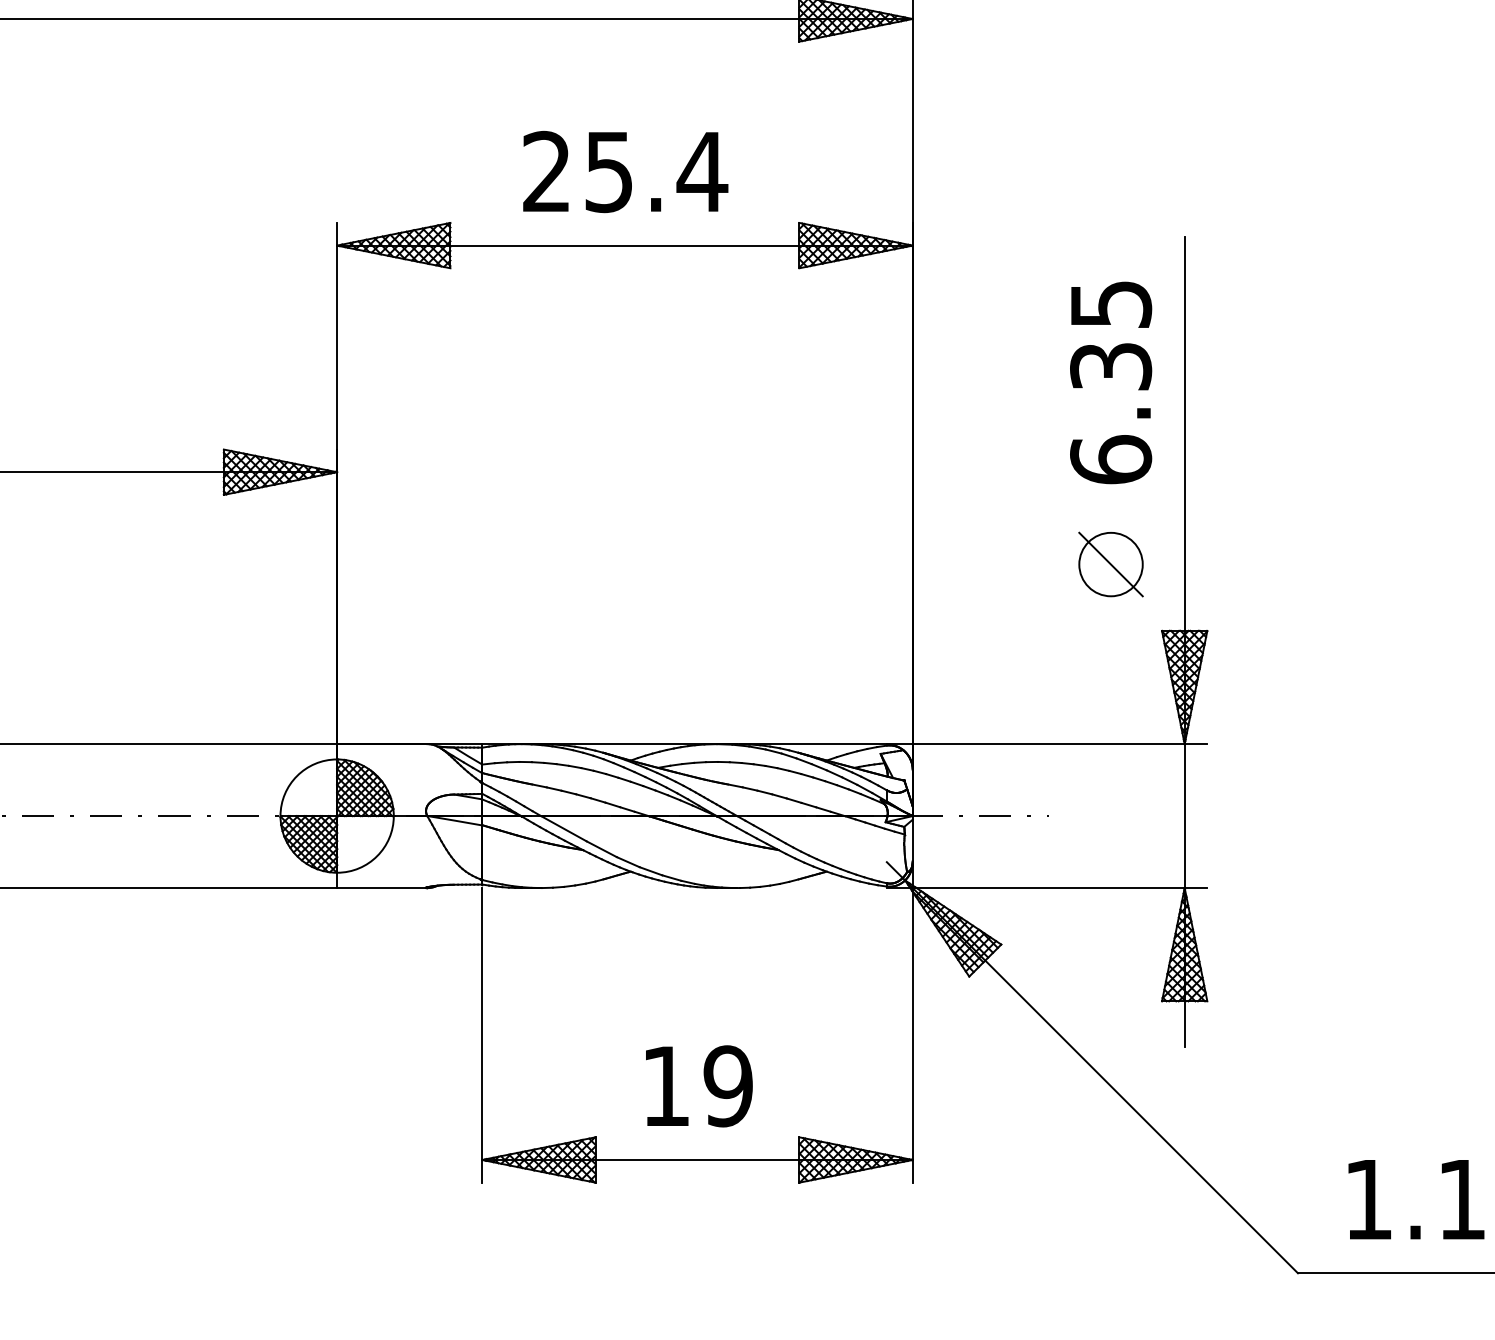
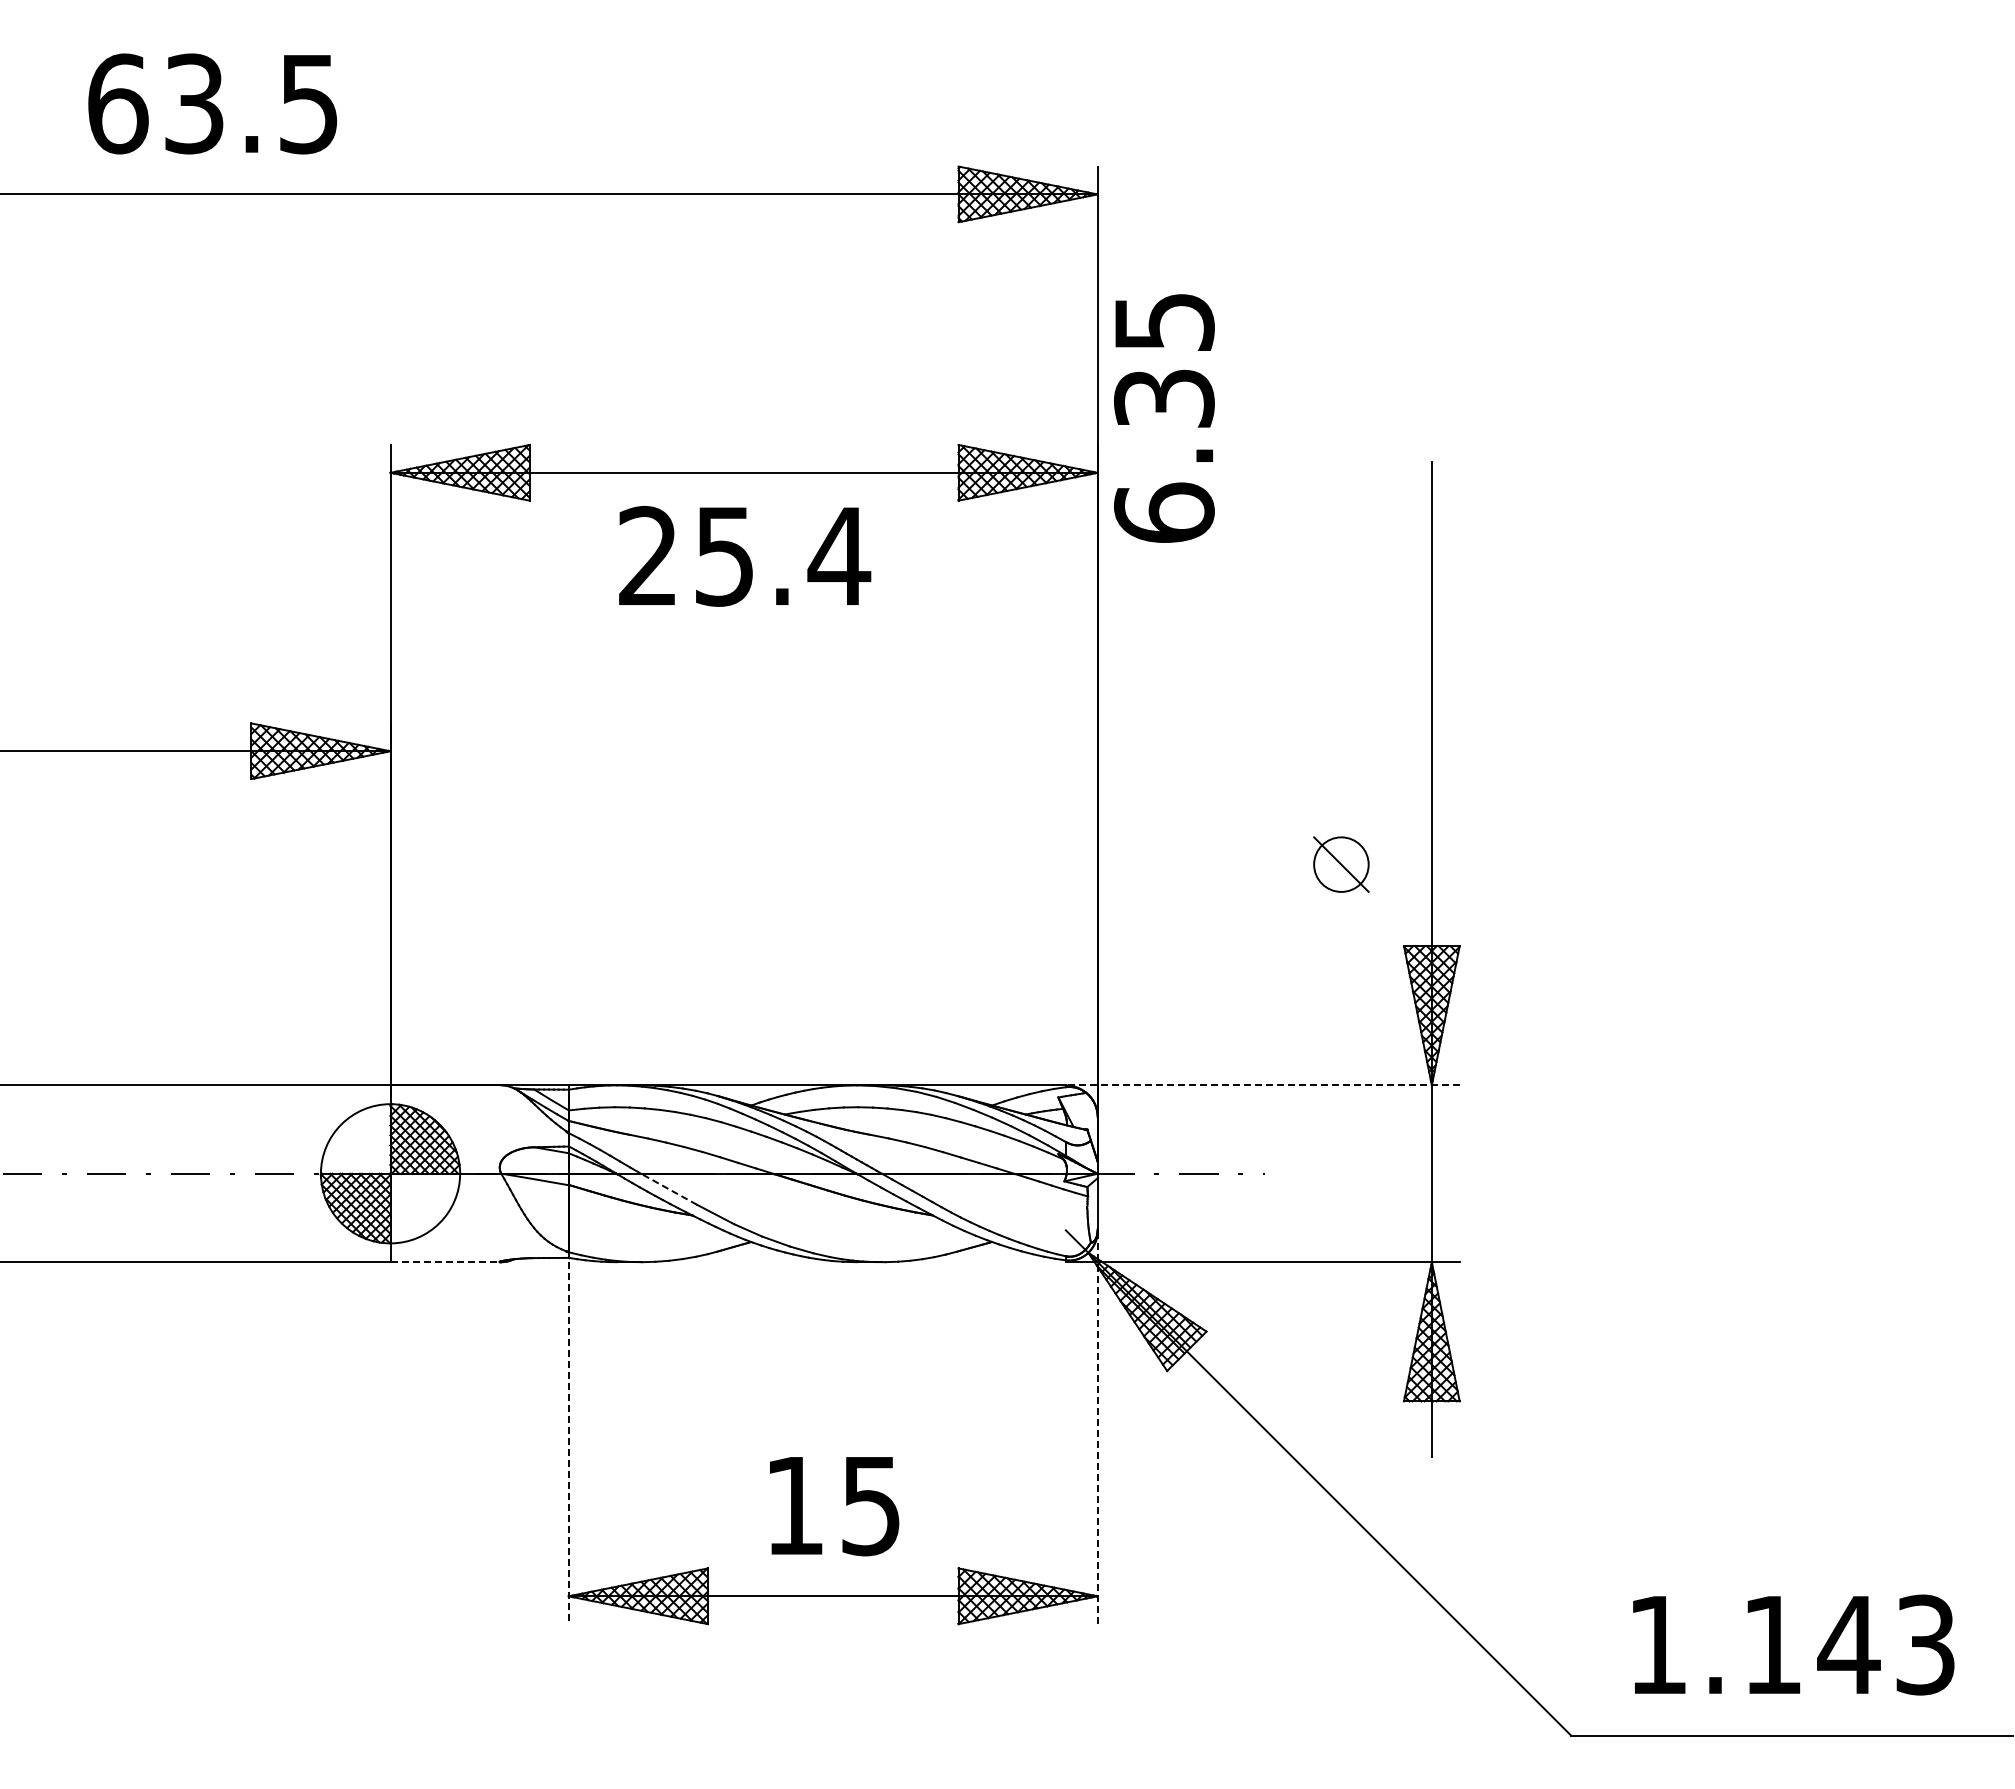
text: (626, 172) -> (745, 556), moved
text: (1111, 382) -> (1164, 418), moved
part: (1111, 564) -> (1341, 864), size x0.7
line: (1046, 744) -> (1262, 1085), solid -> dashed
line: (563, 828) -> (668, 1189), solid -> dashed
line: (382, 888) -> (446, 1262), solid -> dashed
line: (912, 1022) -> (1097, 1427), solid -> dashed
line: (482, 1035) -> (568, 1443), solid -> dashed
text: (727, 1086) -> (870, 1505), 19 -> 15

